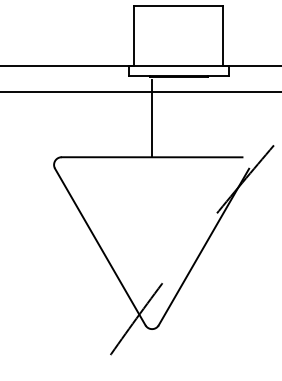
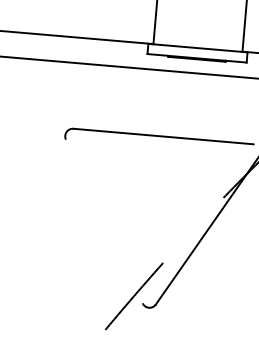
line: (152, 118) -> (167, 97), removed
line: (100, 246) -> (104, 221), removed

